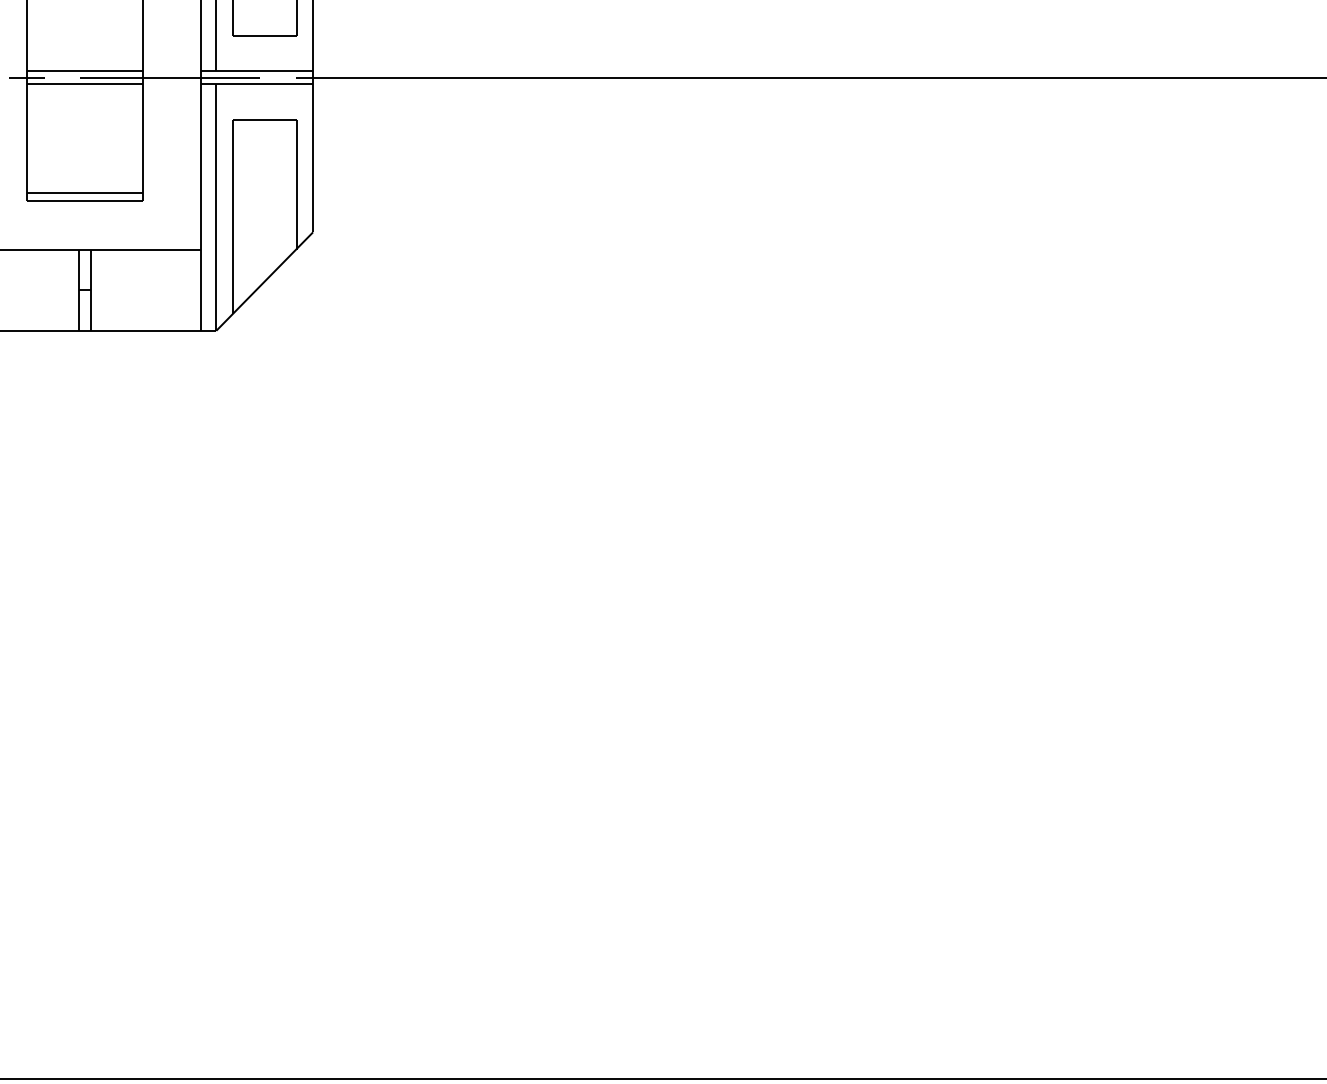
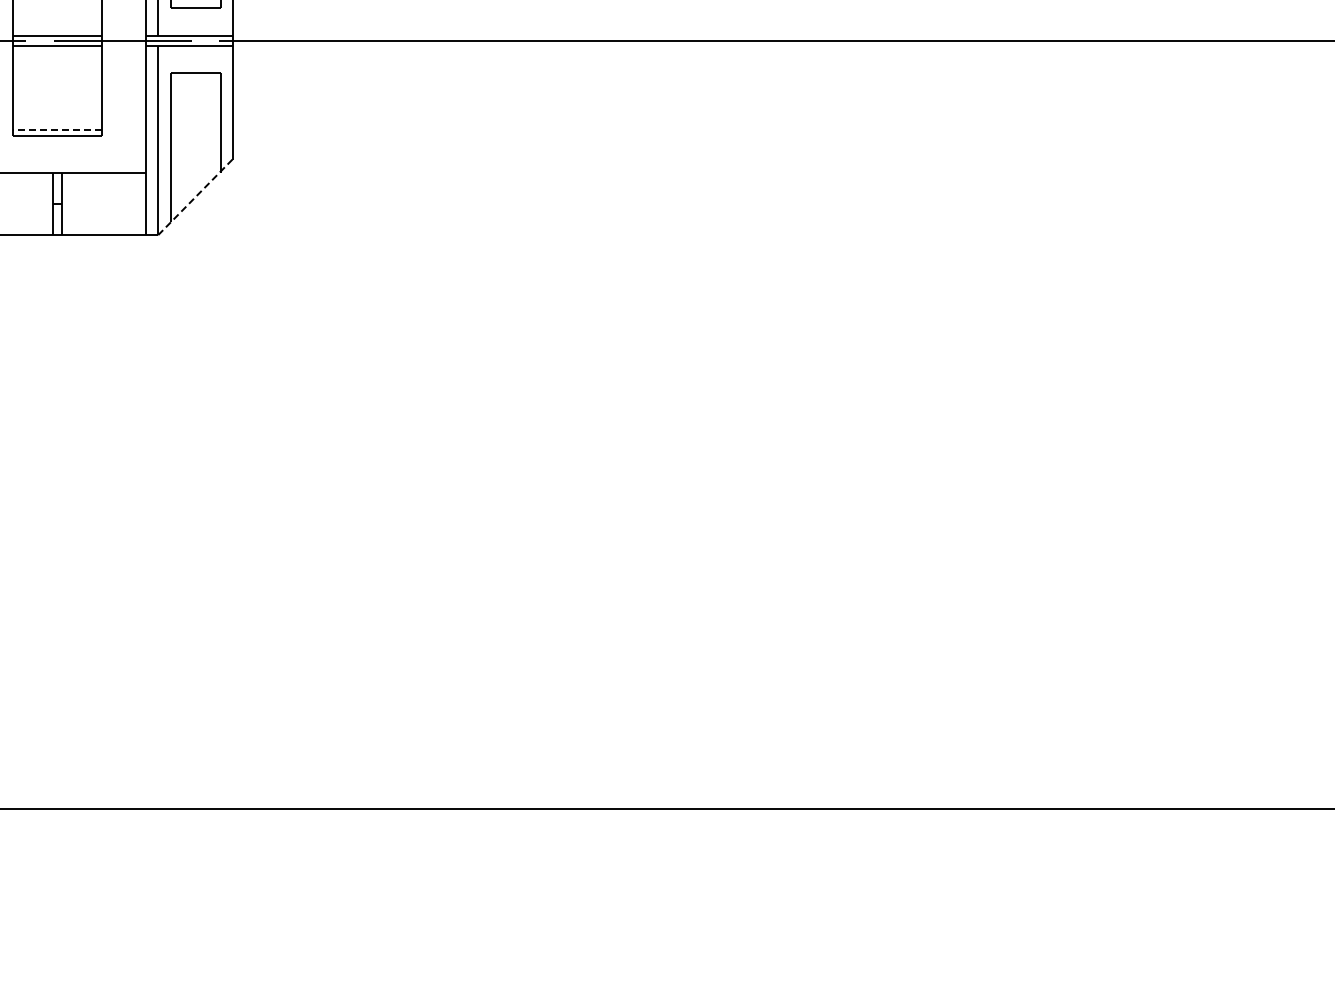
line: (85, 193) -> (57, 129), solid -> dashed
line: (264, 281) -> (195, 197), solid -> dashed

